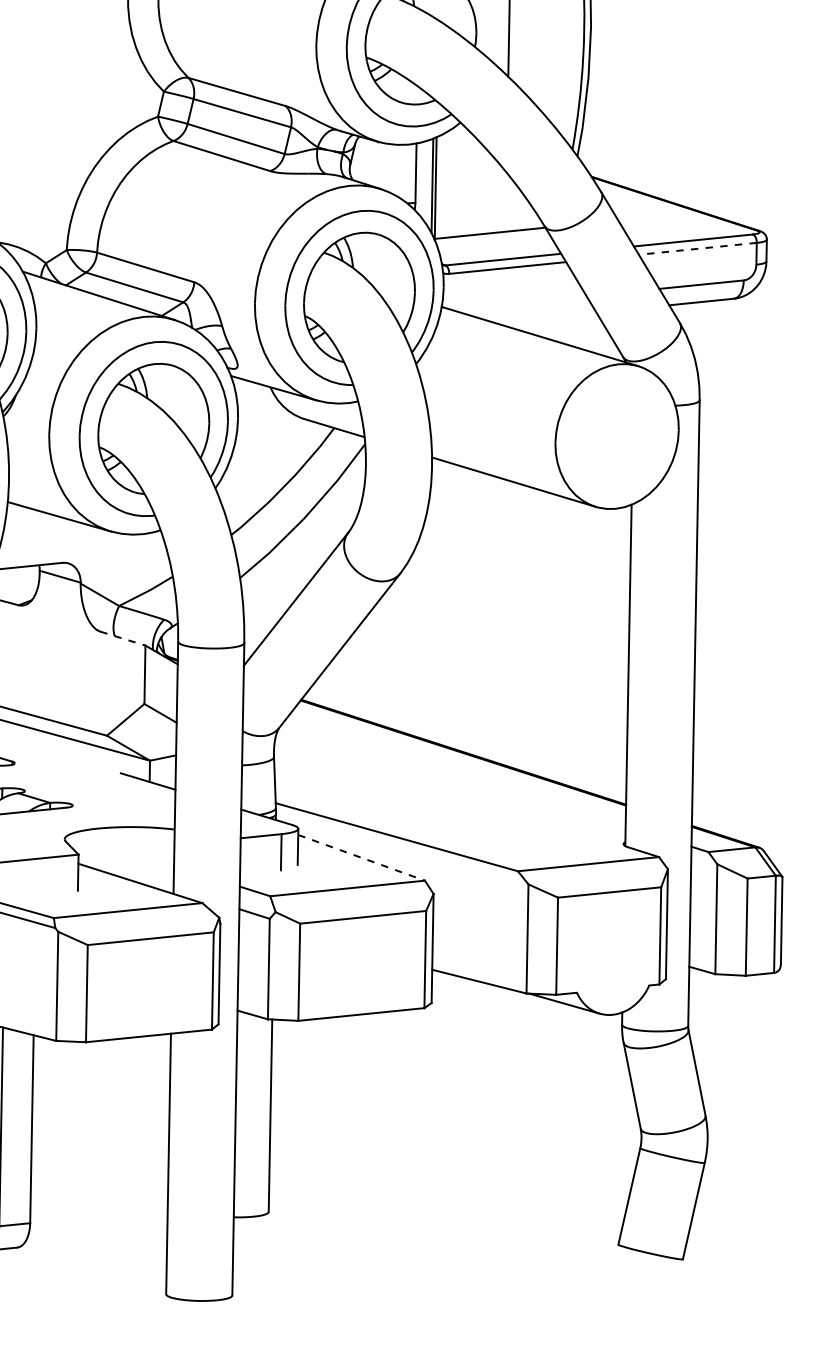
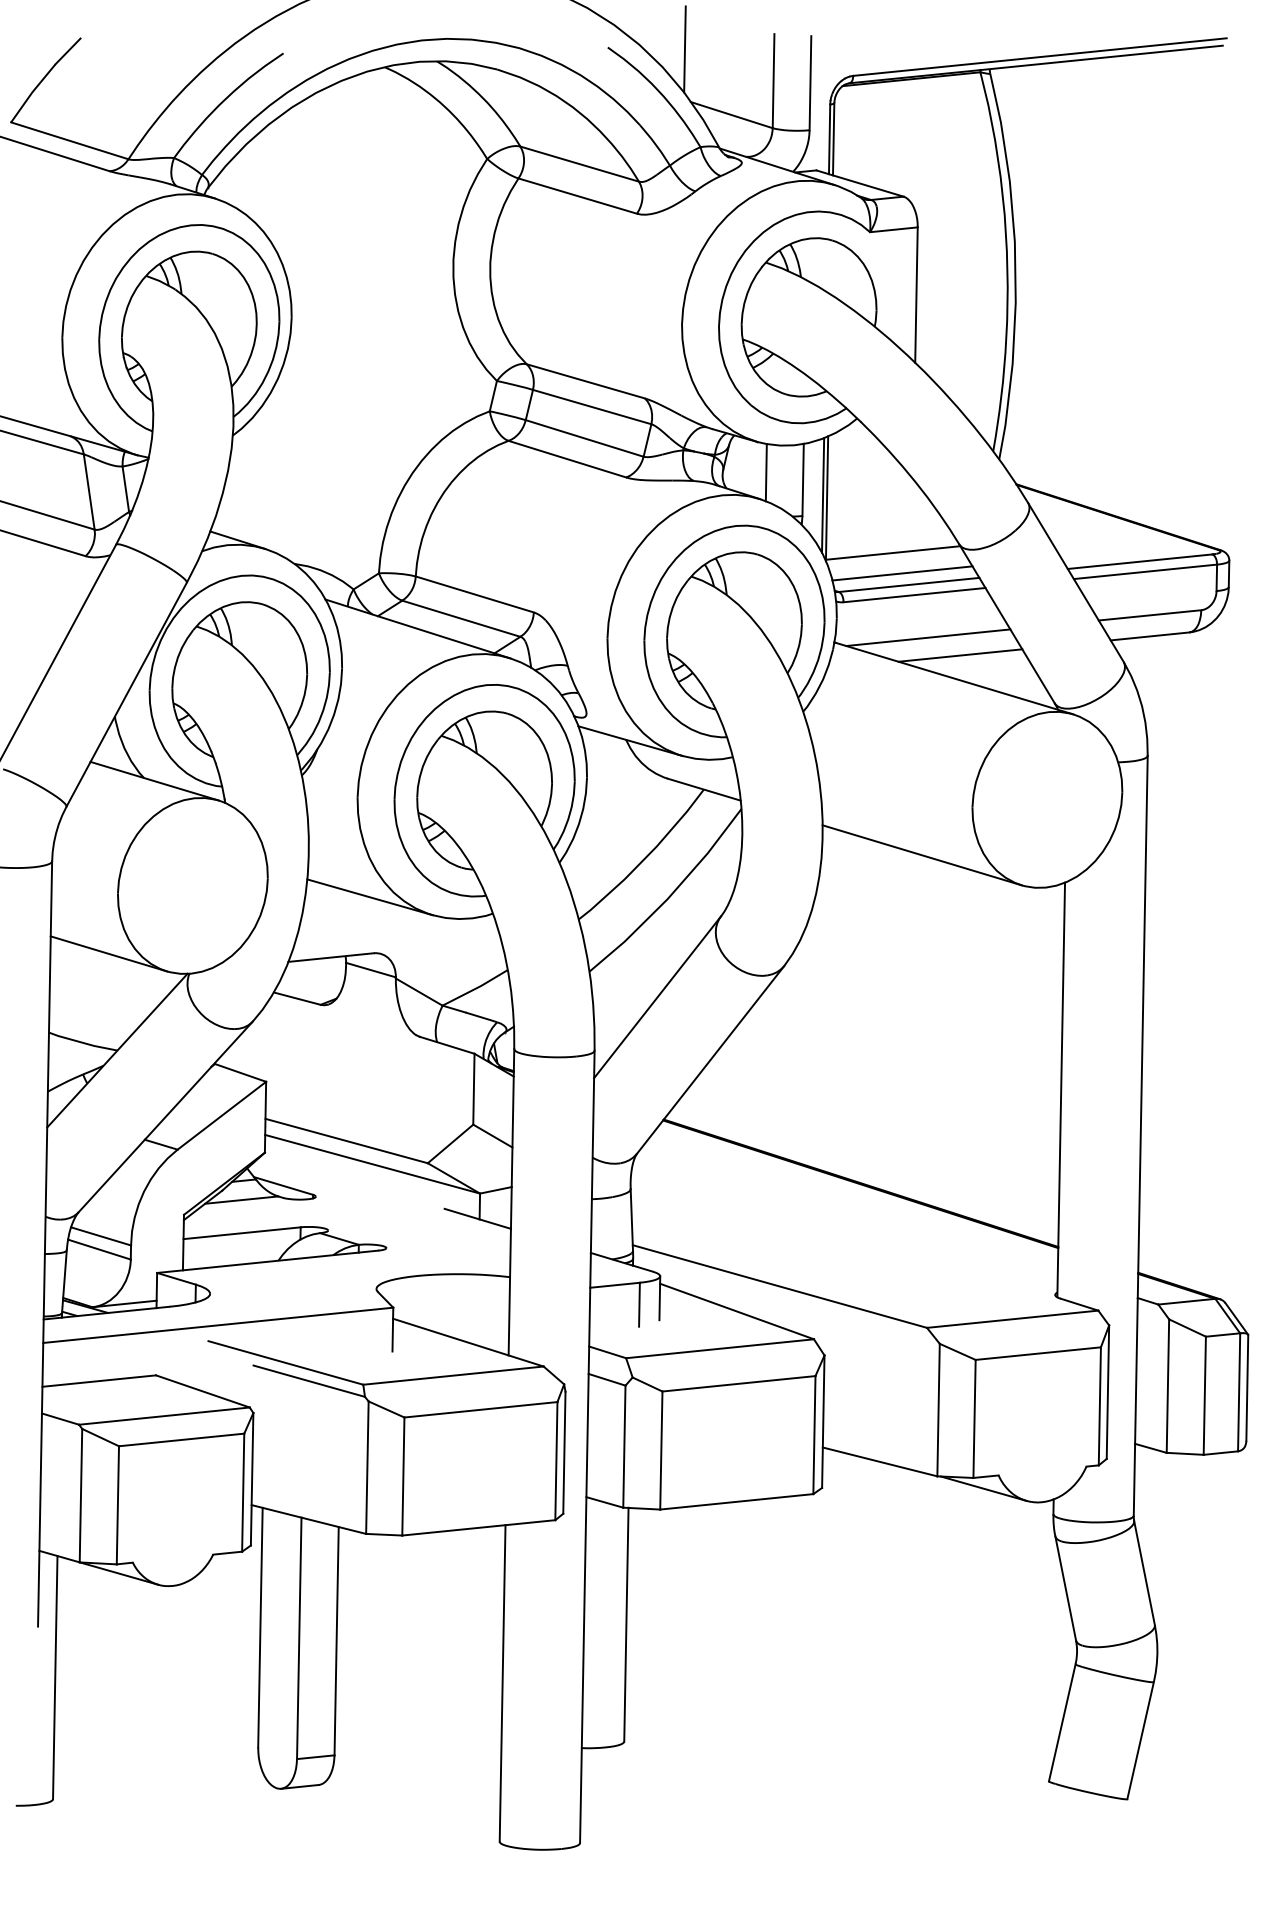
line: (385, 167) -> (765, 472), added
line: (697, 248) -> (1145, 571), dashed -> solid
line: (497, 250) -> (902, 573), added
line: (519, 302) -> (928, 637), added
line: (545, 317) -> (960, 655), added
line: (123, 638) -> (447, 1045), dashed -> solid
line: (361, 857) -> (737, 1311), dashed -> solid

